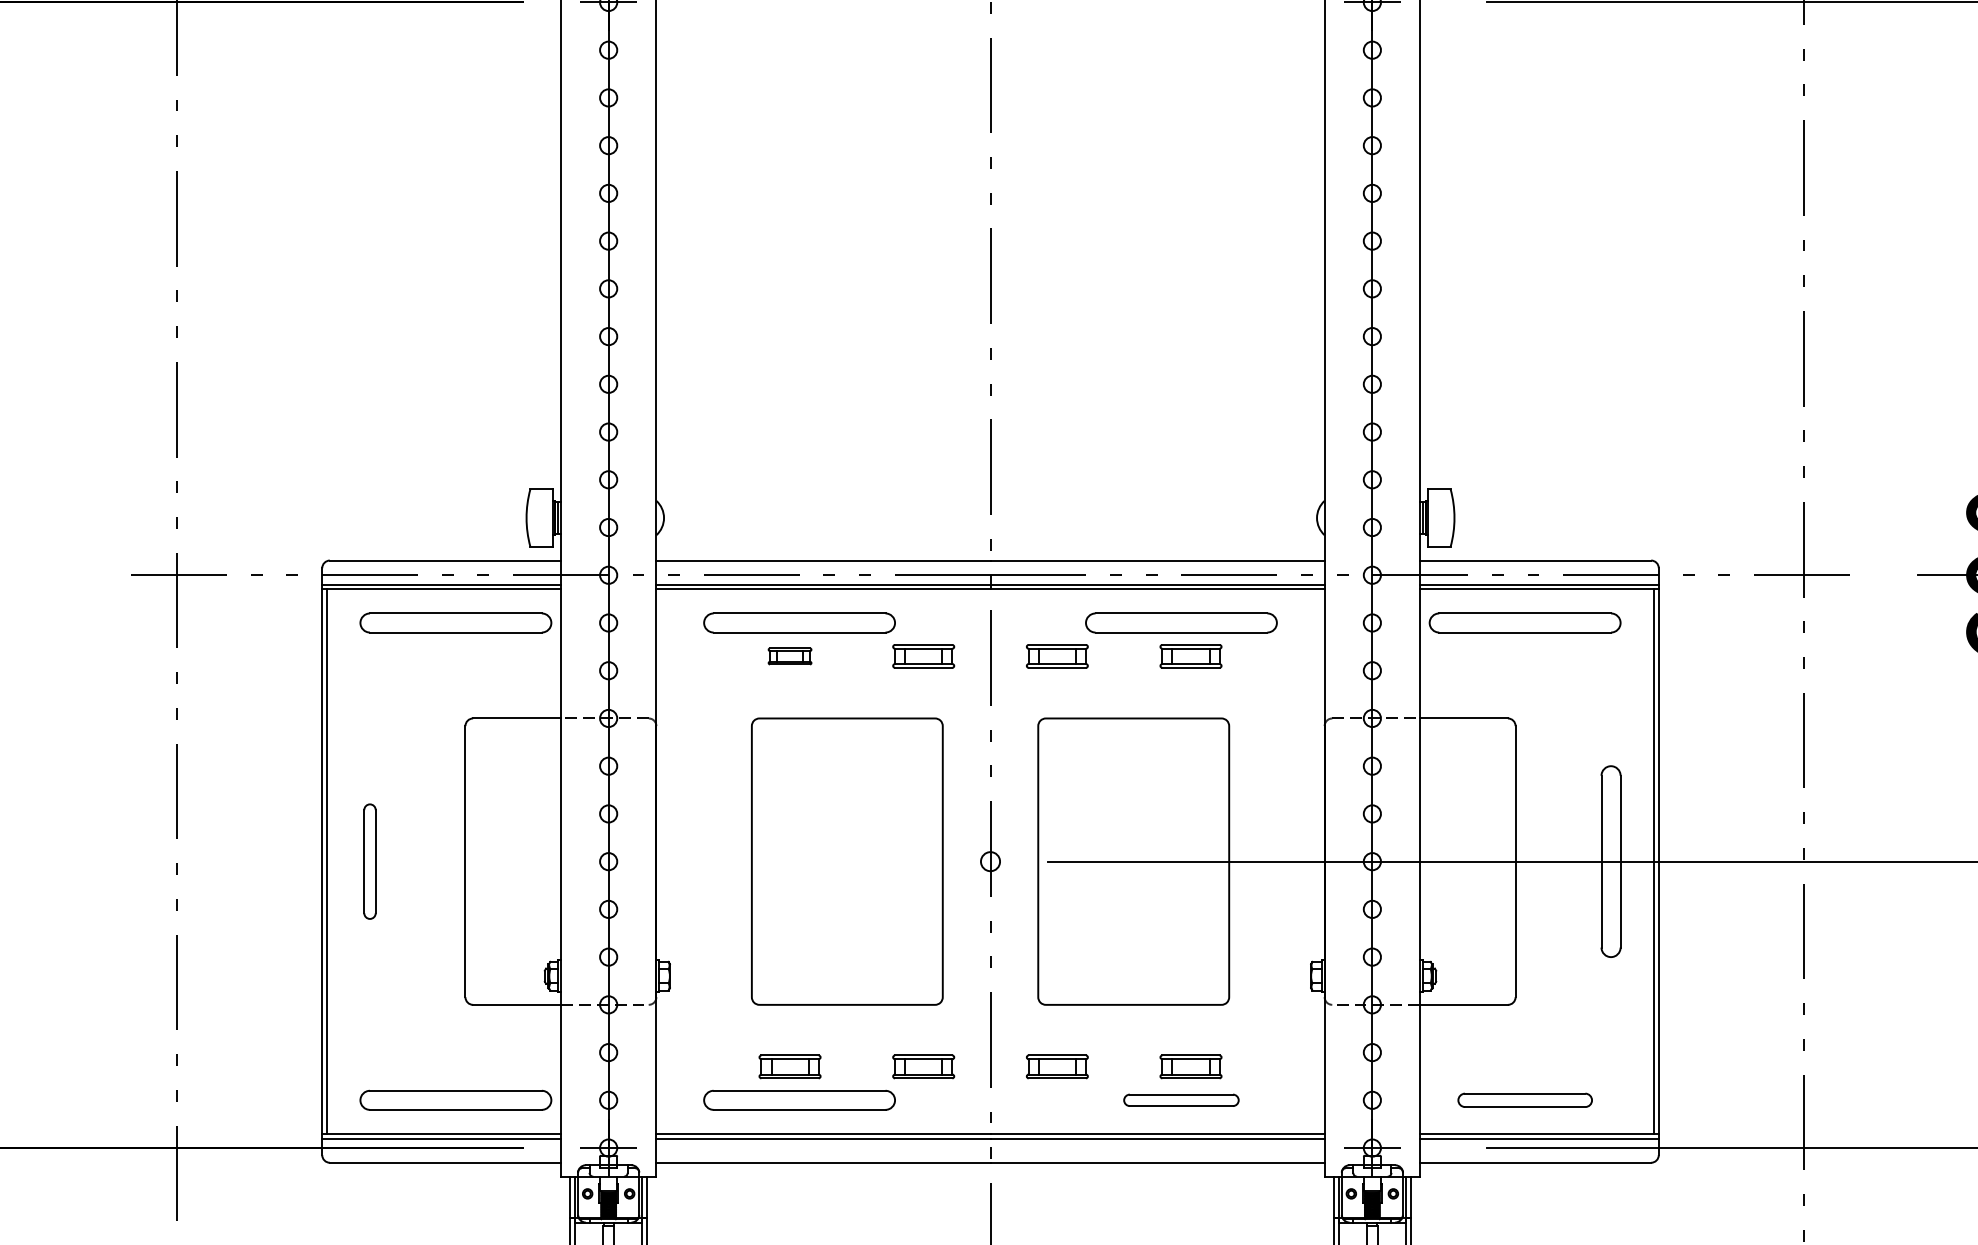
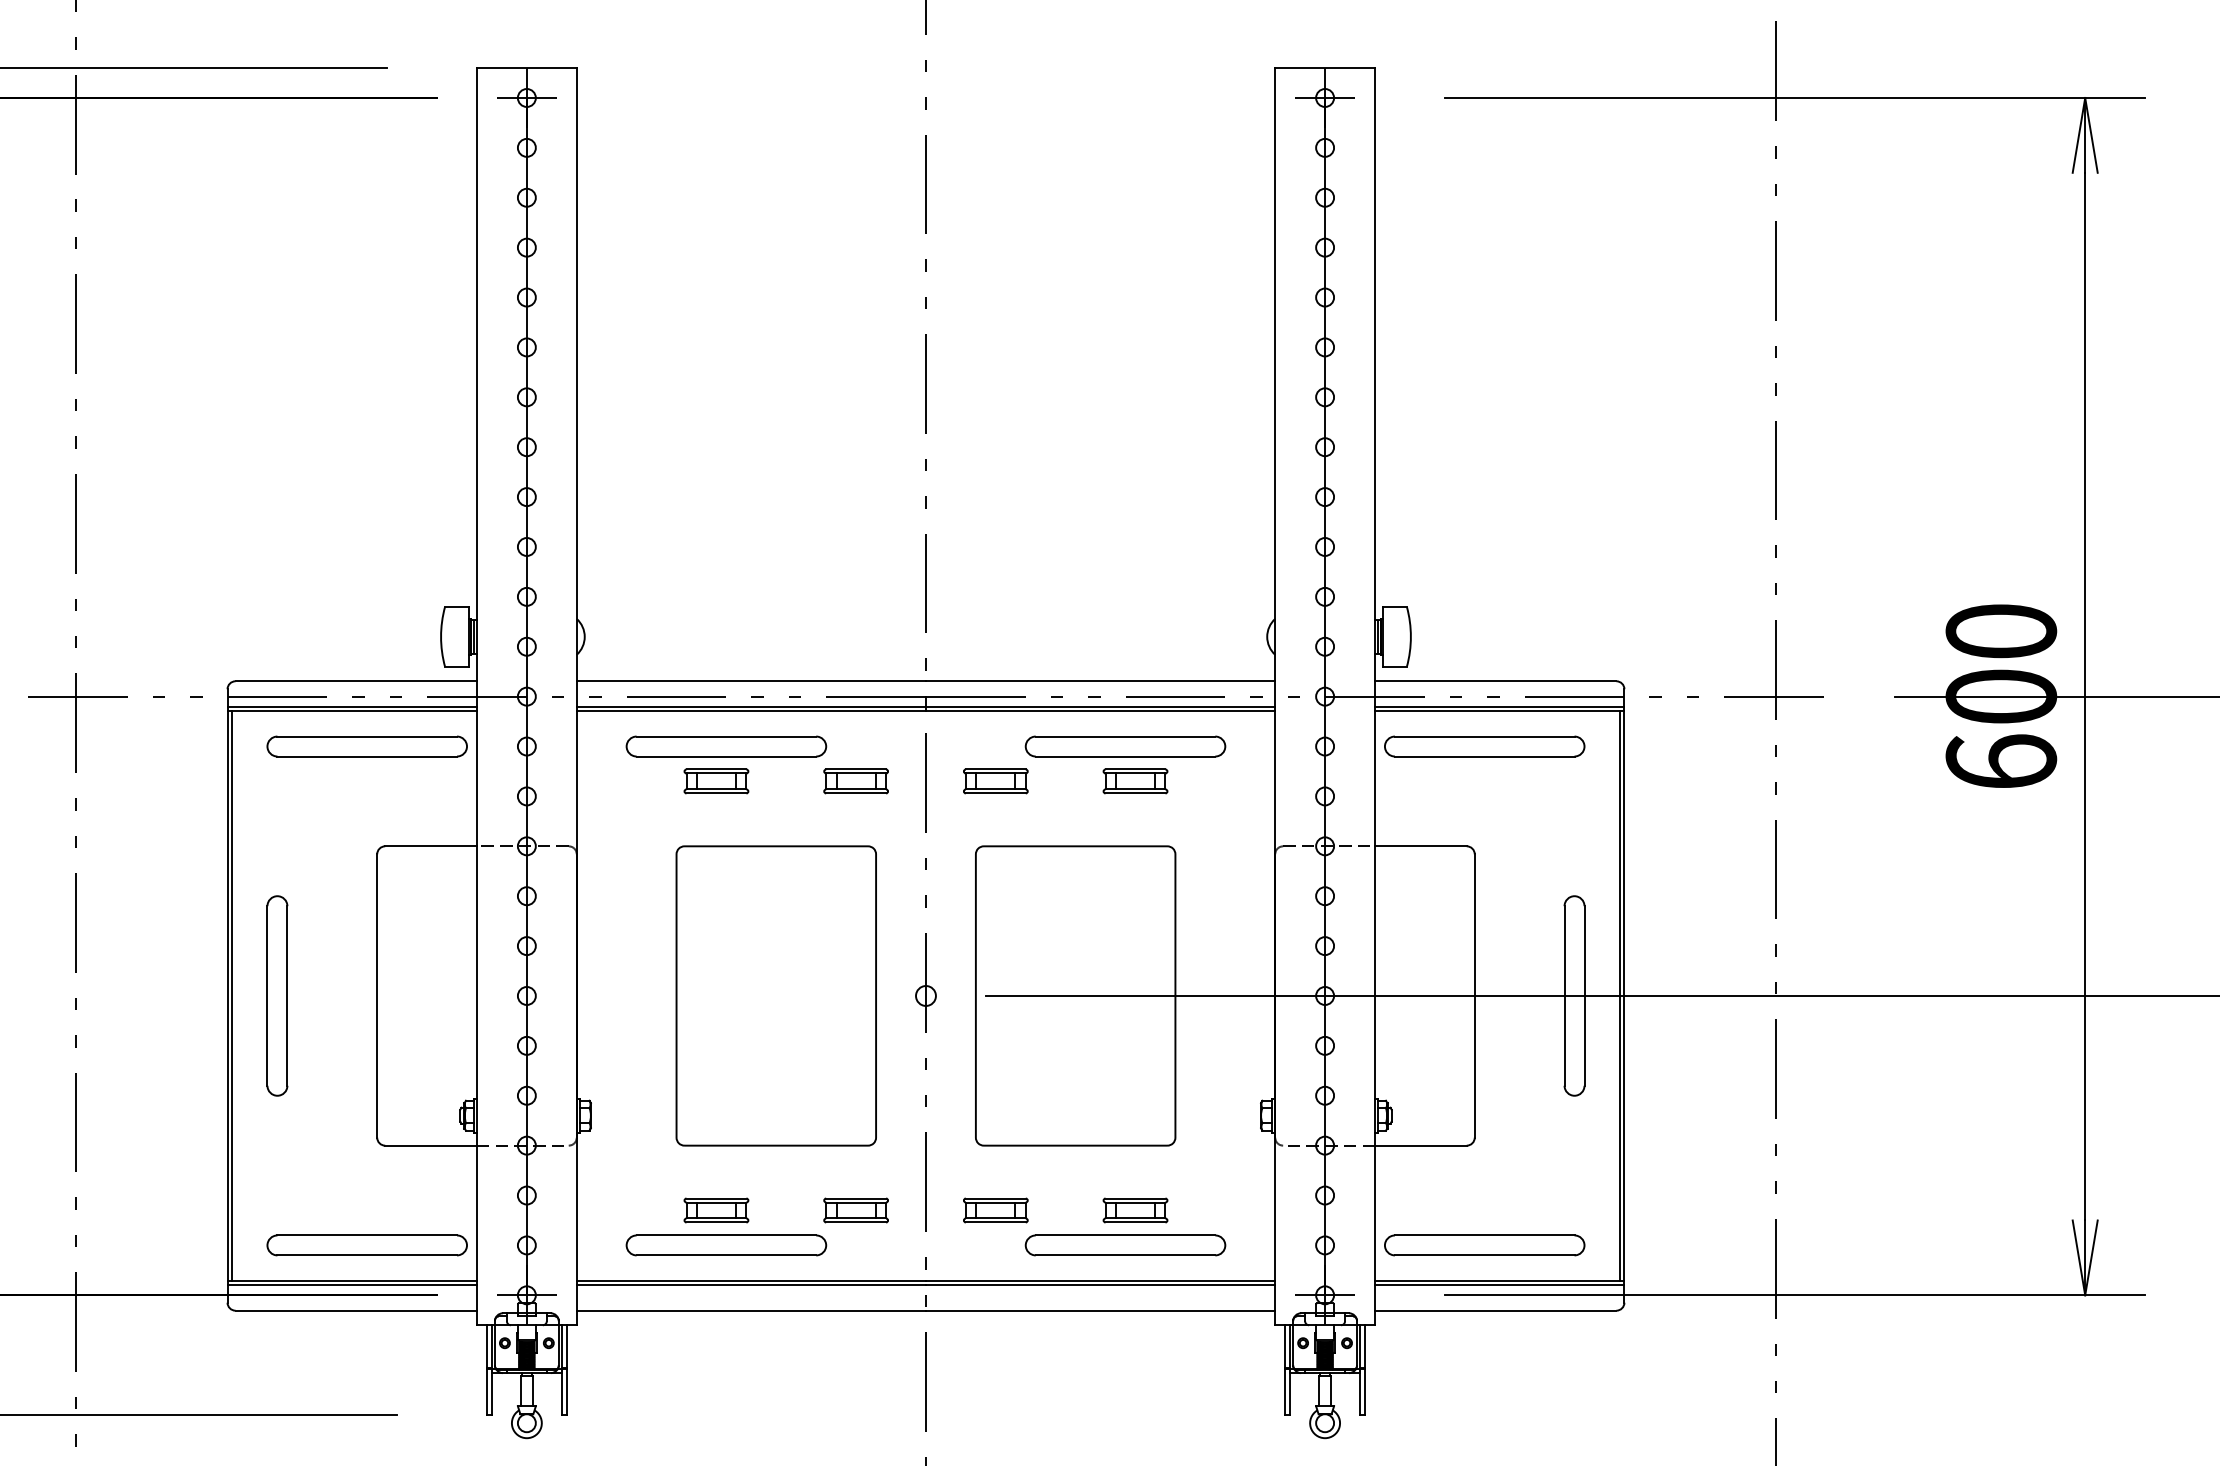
part: (790, 656) -> (716, 781), size x1.43
part: (370, 861) -> (277, 995), size x1.67
part: (1181, 1100) -> (1125, 1245), size x1.67
part: (1524, 1100) -> (1484, 1245), size x1.43

